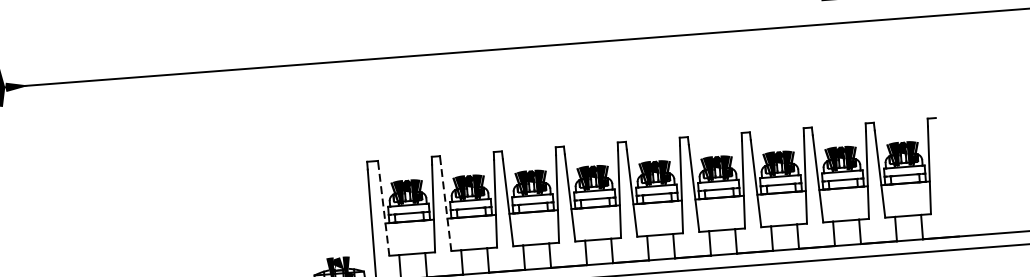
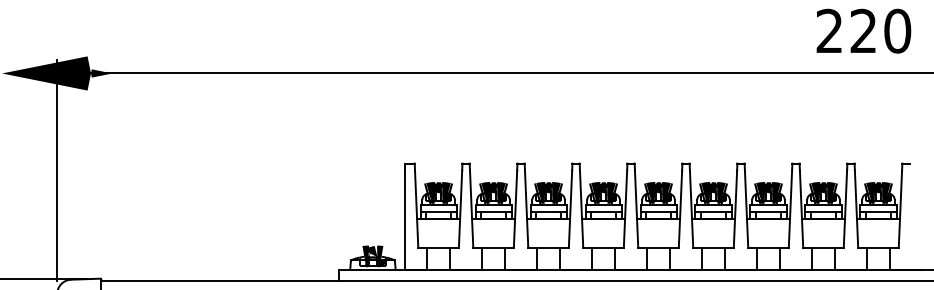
line: (445, 207) -> (471, 209), dashed -> solid
line: (383, 212) -> (416, 209), dashed -> solid

